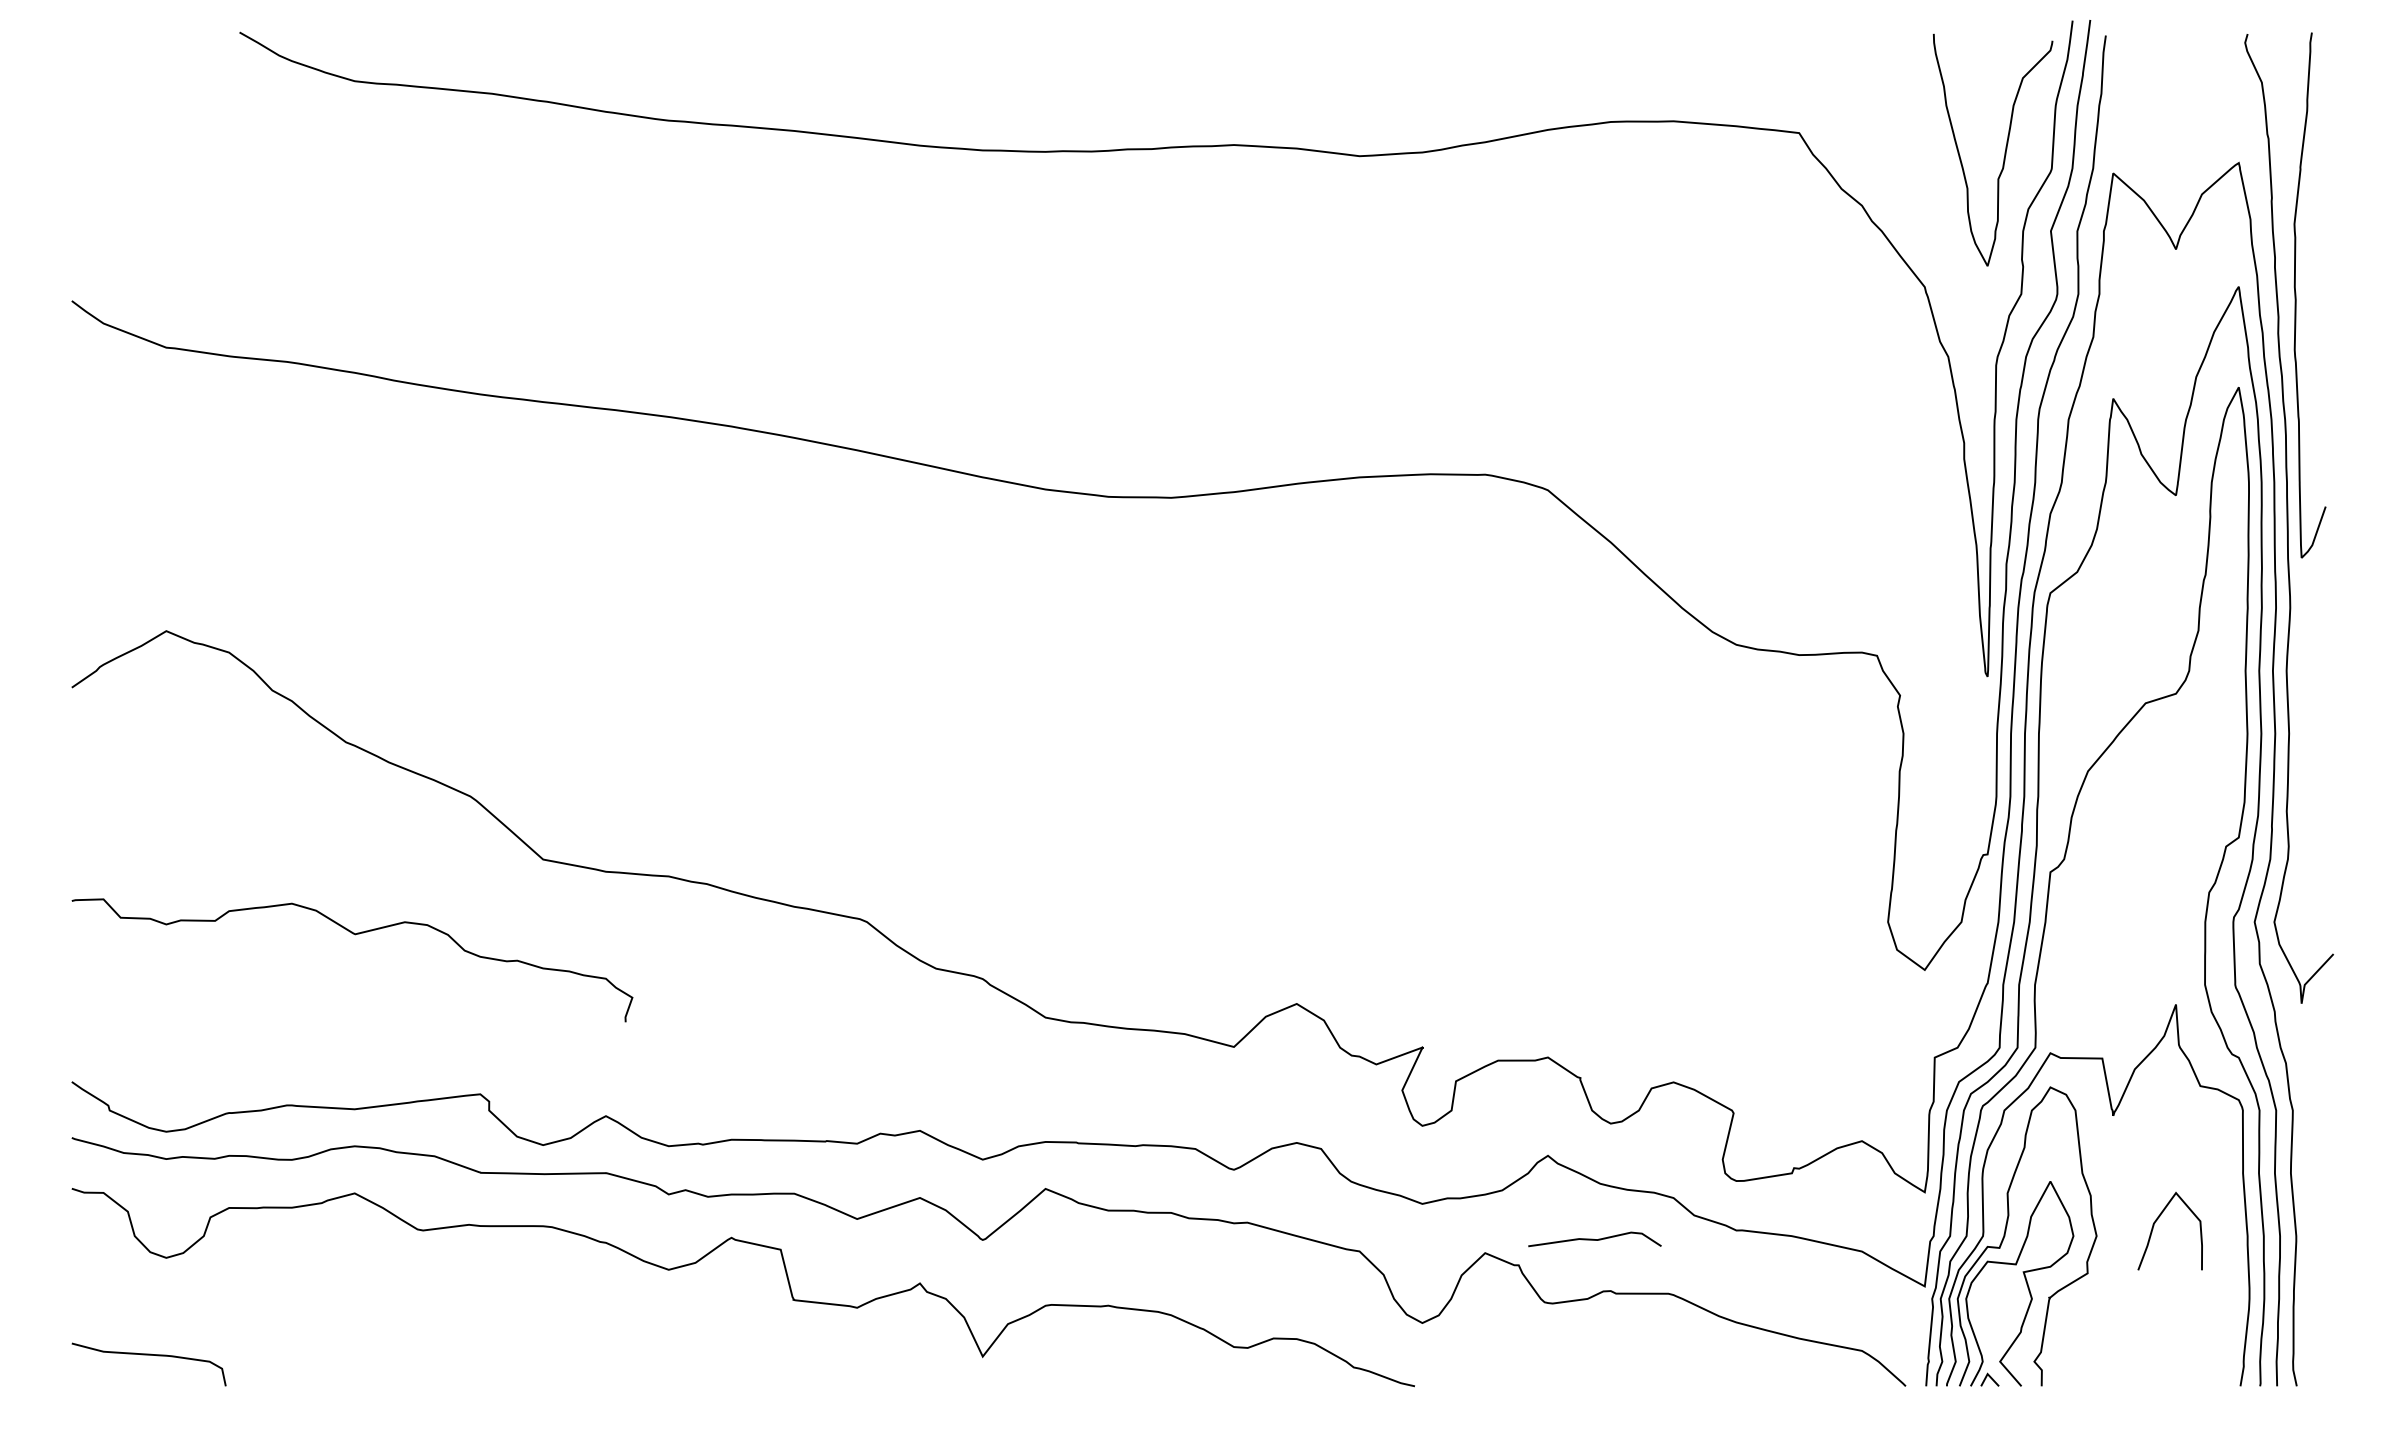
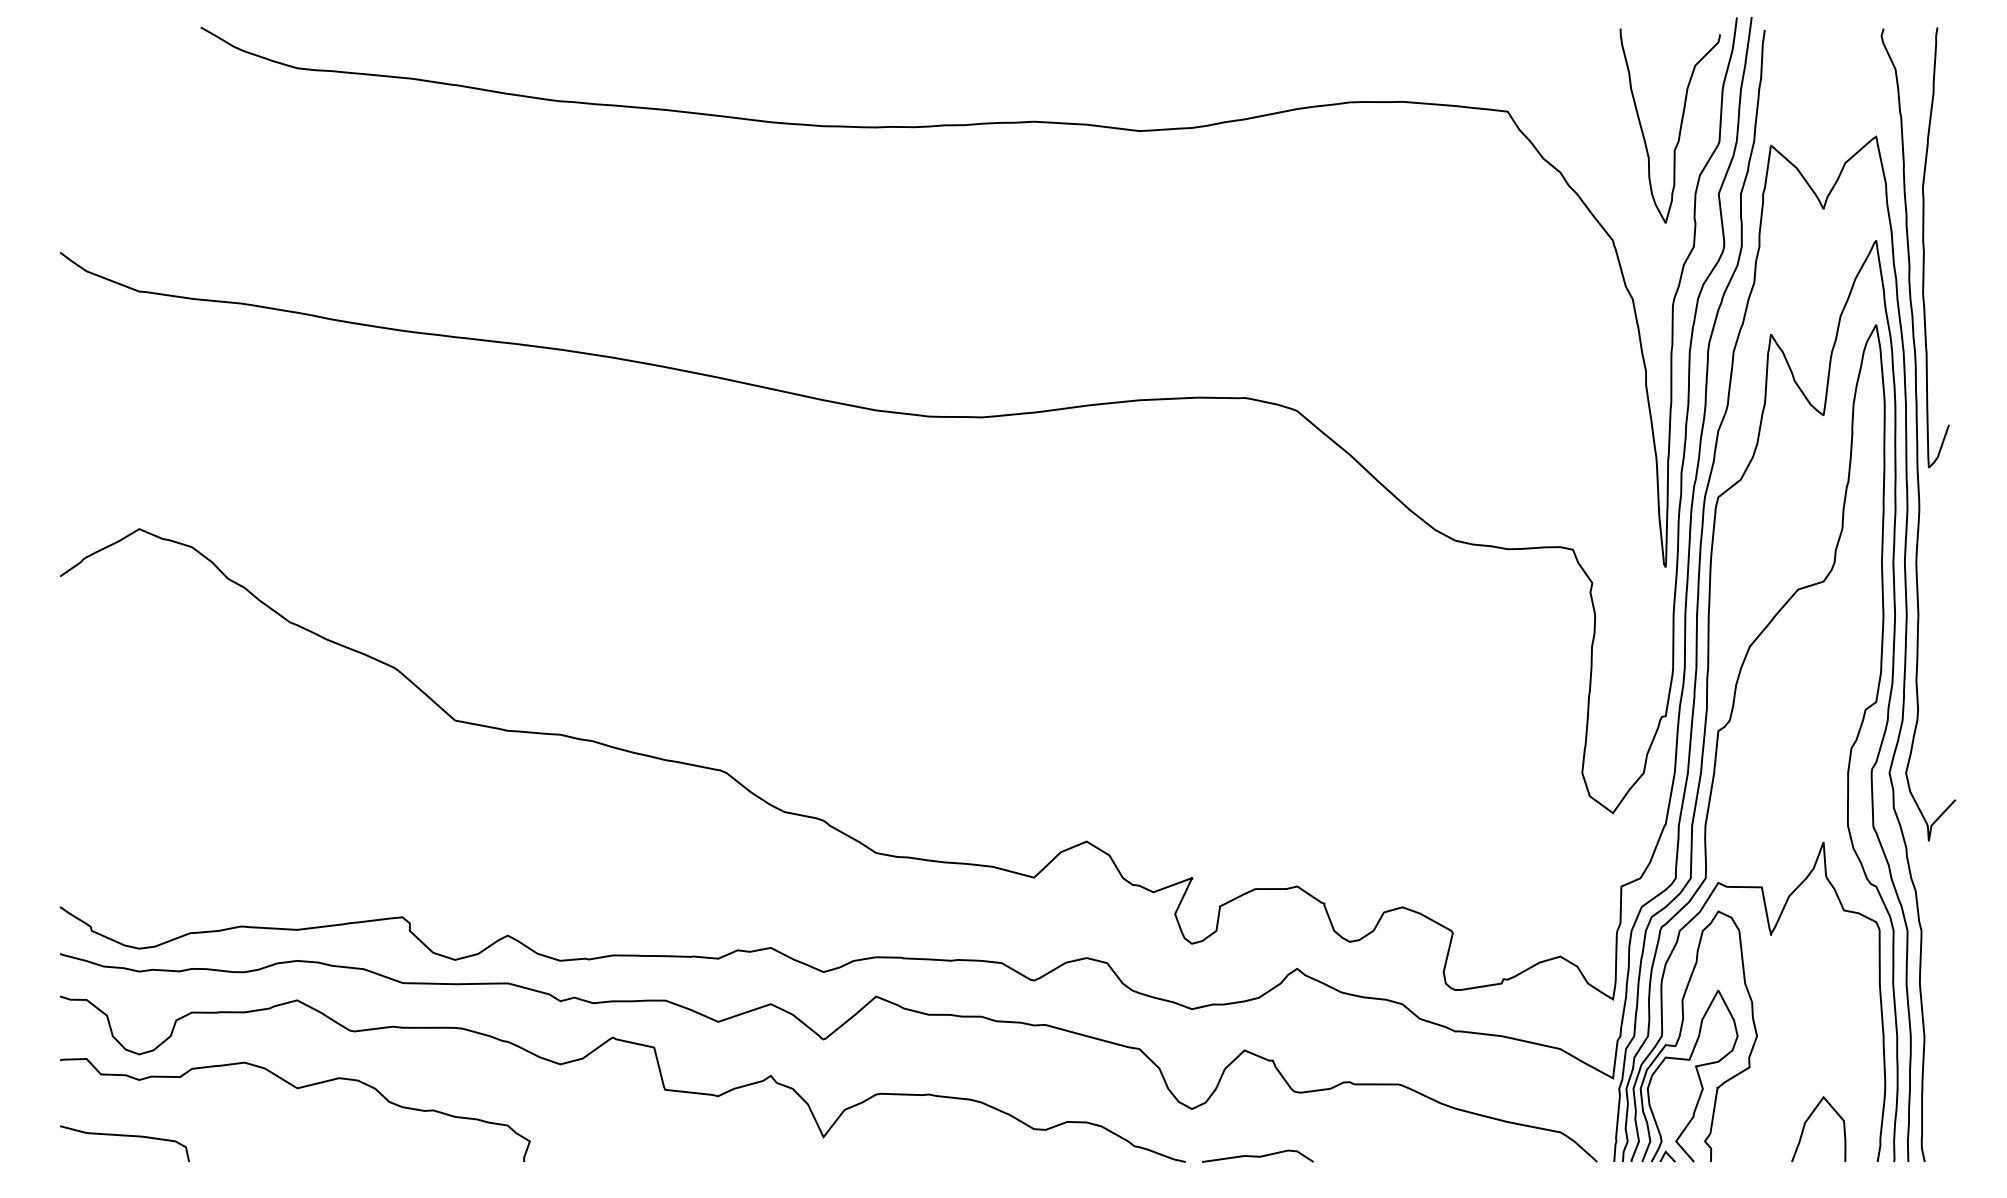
curve: (355, 935) -> (297, 1089), moved
curve: (2155, 1223) -> (1806, 1122), moved
curve: (1594, 1239) -> (1257, 1156), moved

